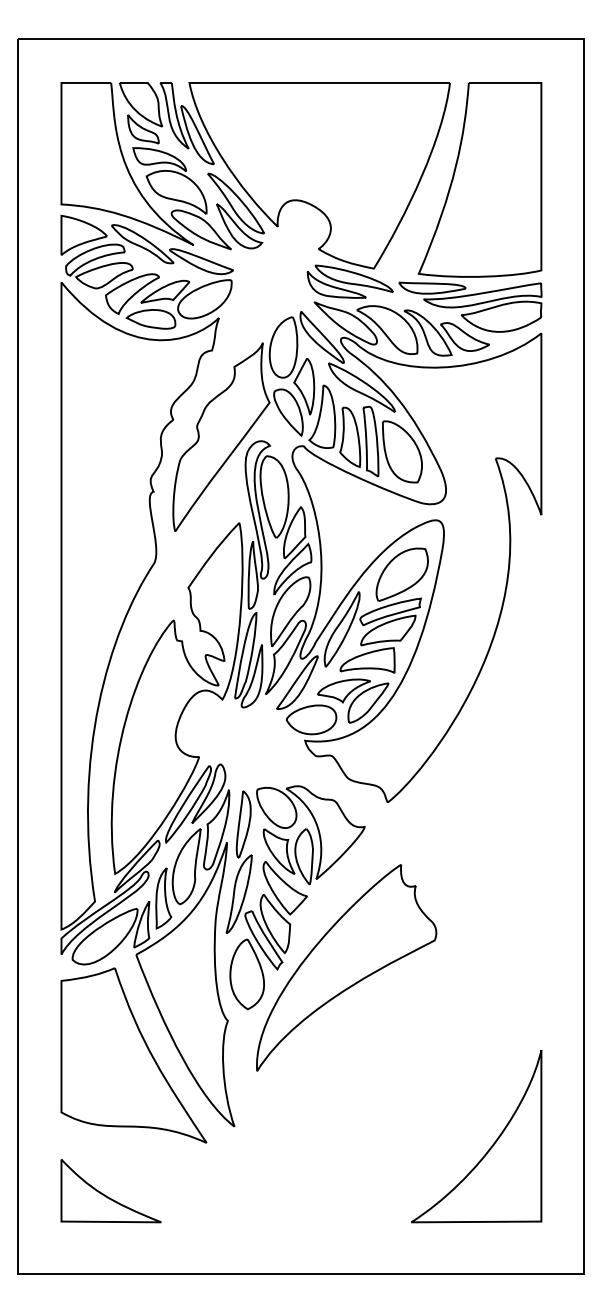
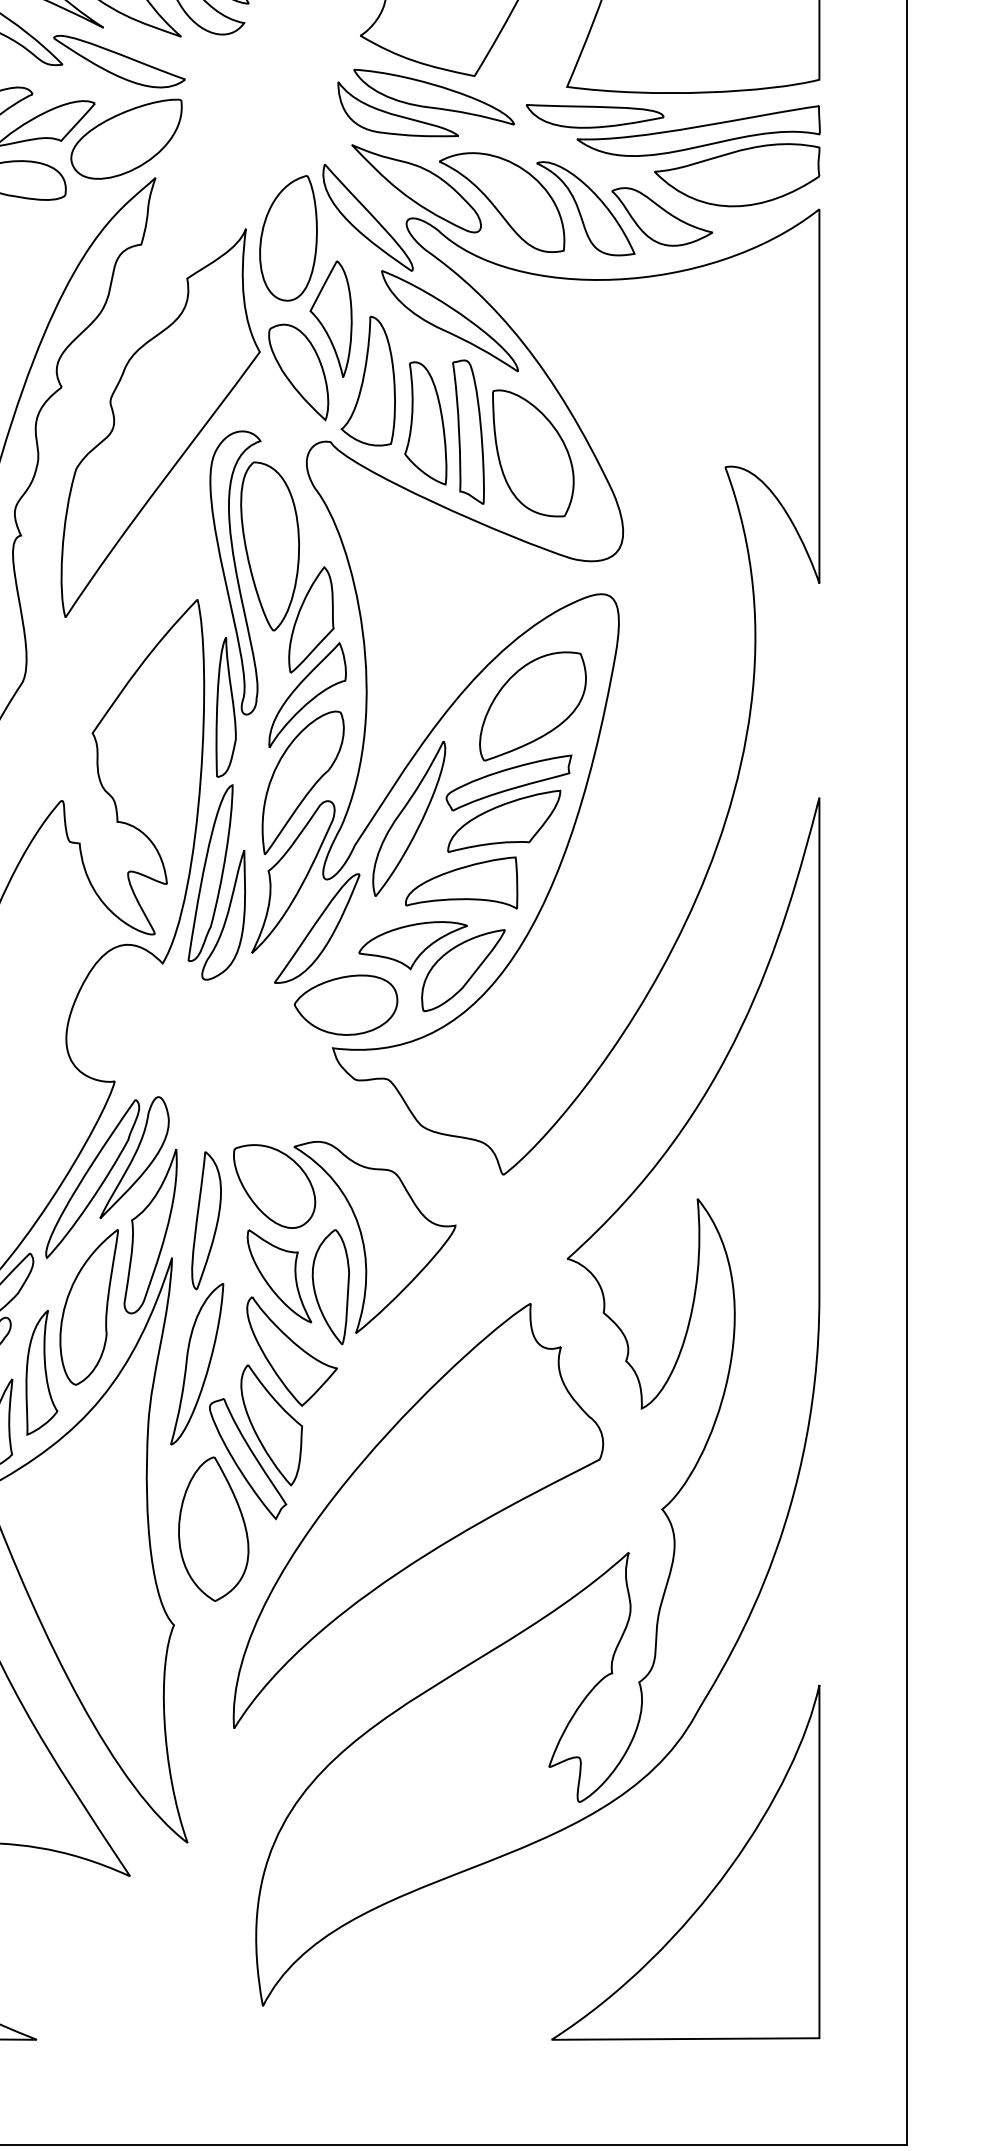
part: (446, 893) -> (624, 1362), added

